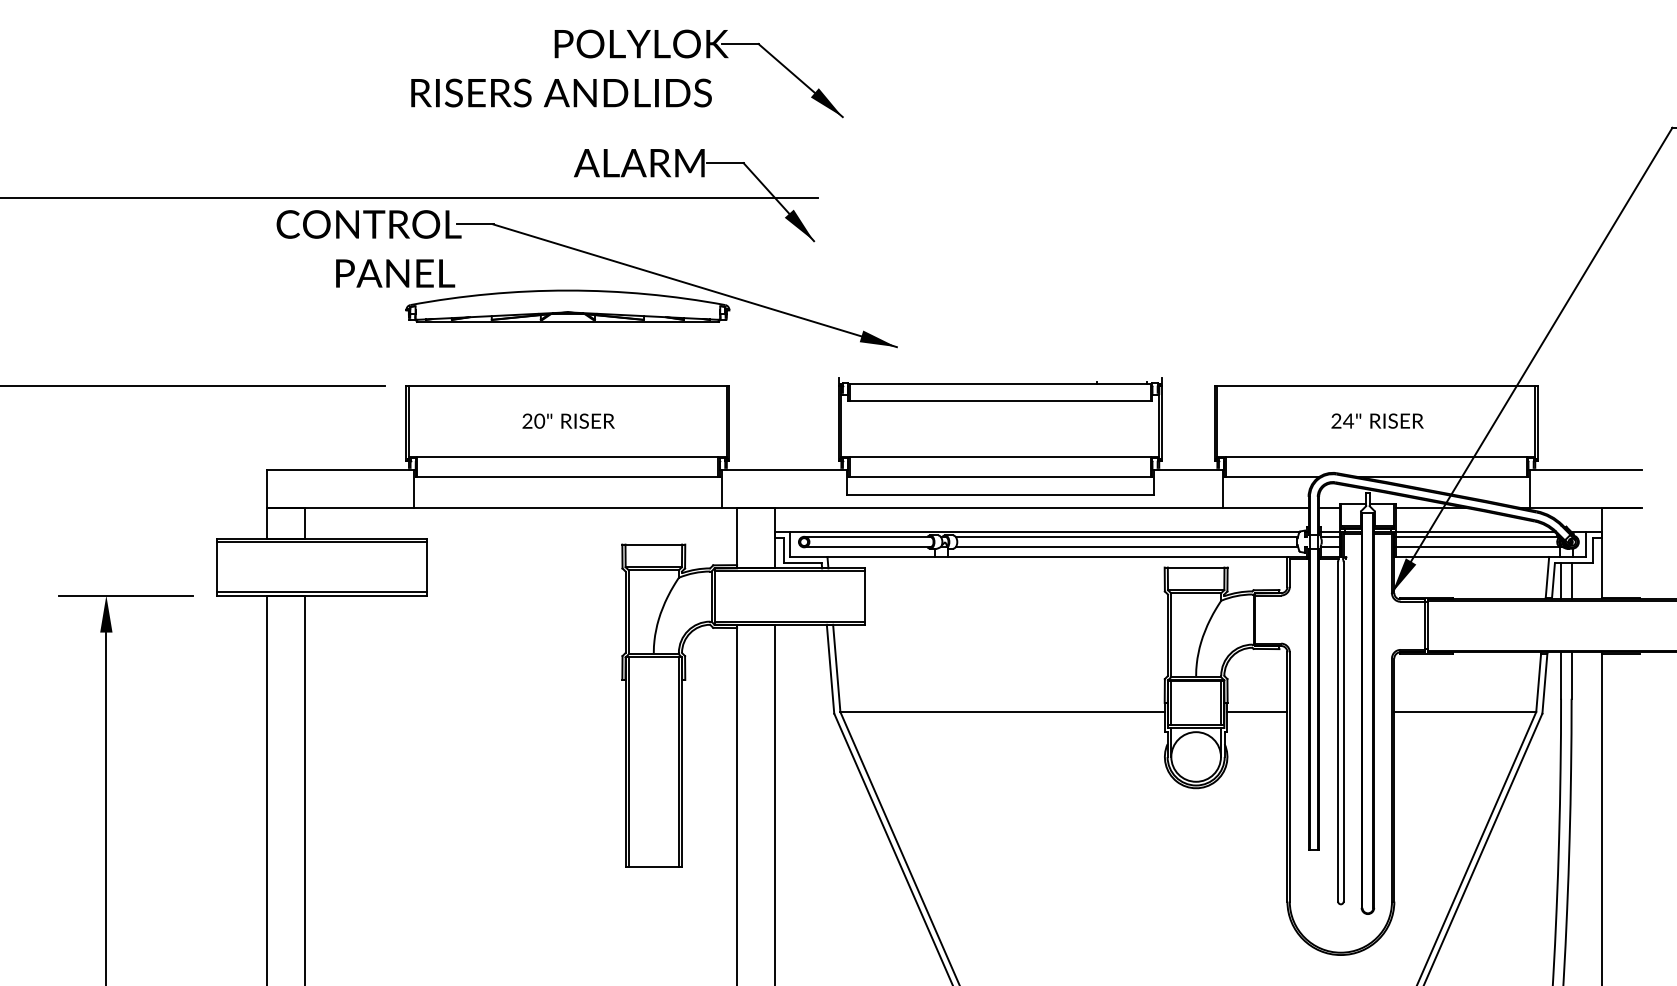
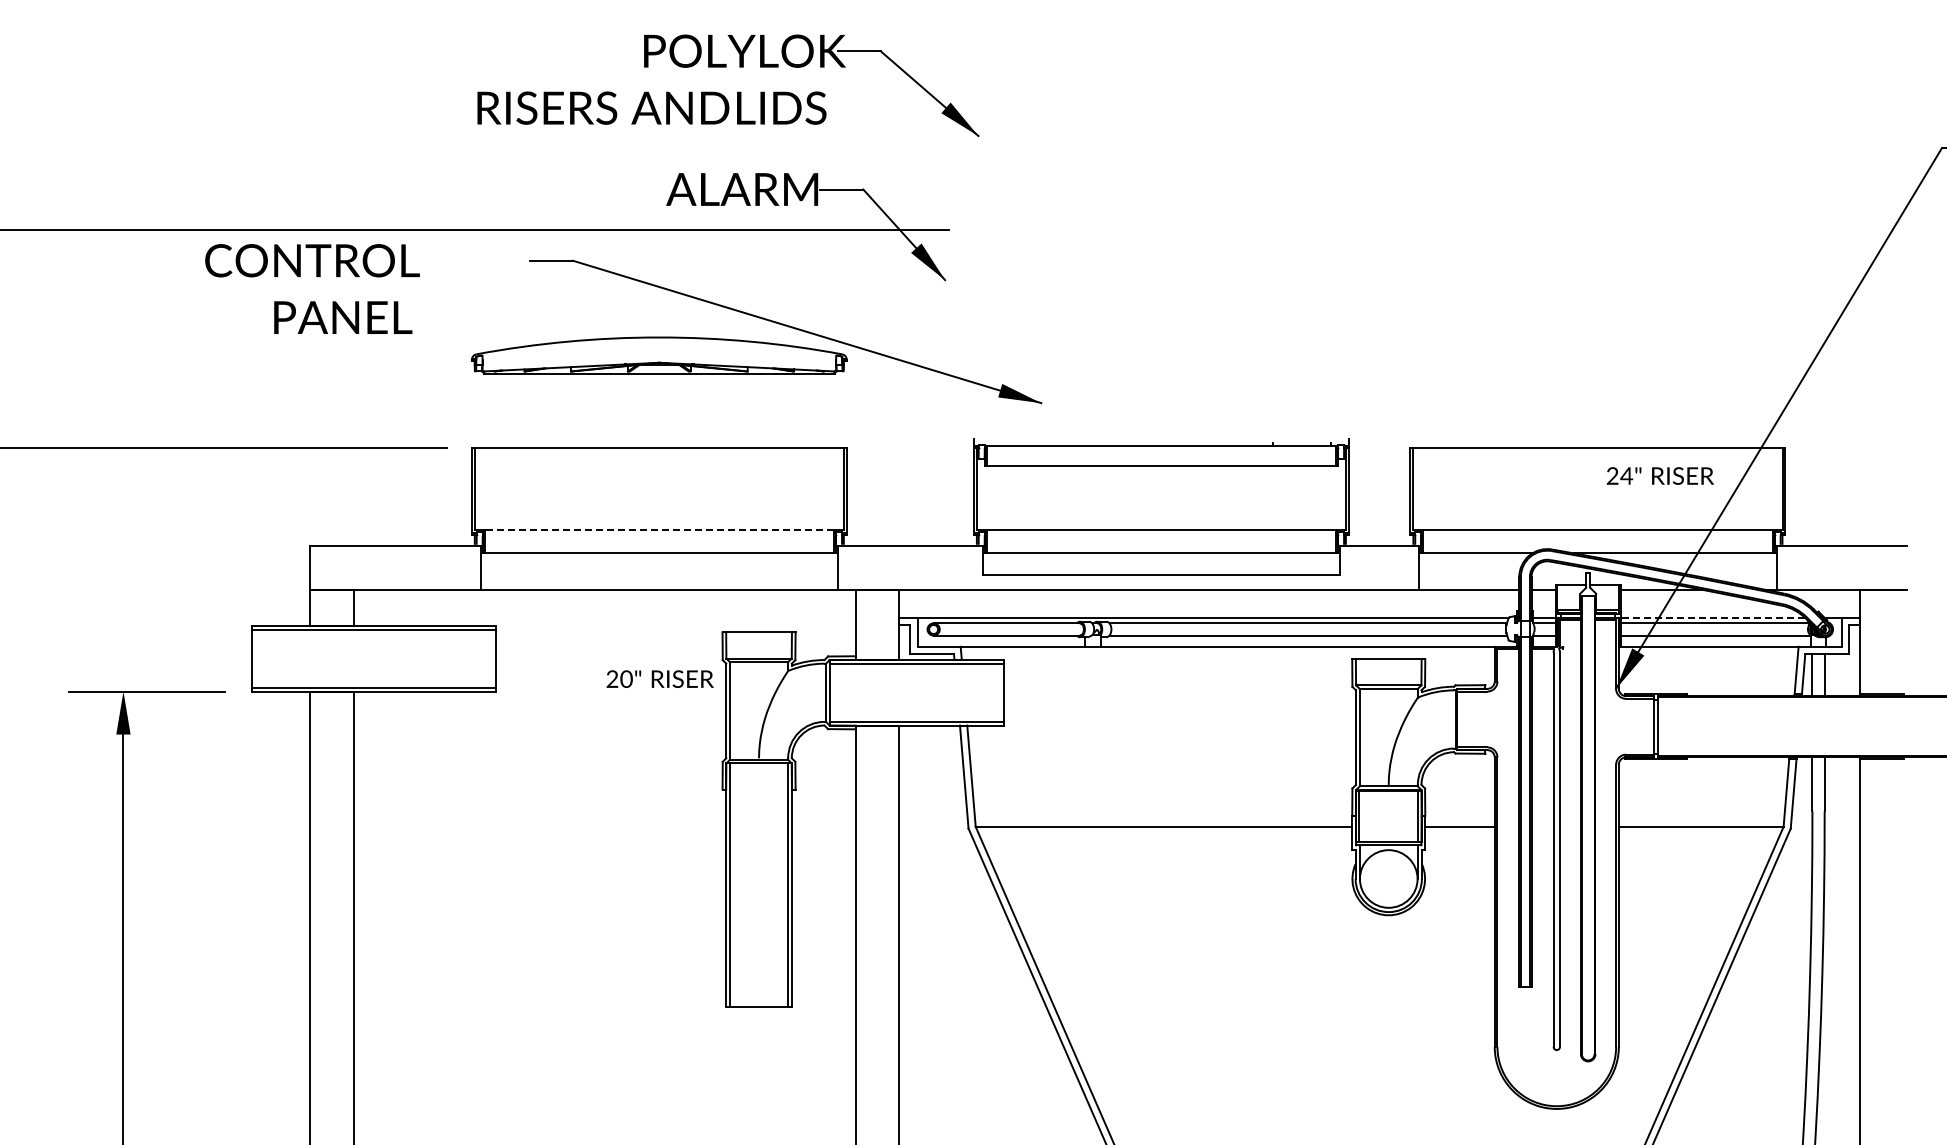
text: (369, 248) -> (312, 288), moved
text: (568, 420) -> (659, 678), moved
text: (1376, 420) -> (1659, 475), moved
line: (568, 456) -> (659, 530), solid -> dashed
line: (1475, 531) -> (1712, 617), solid -> dashed

